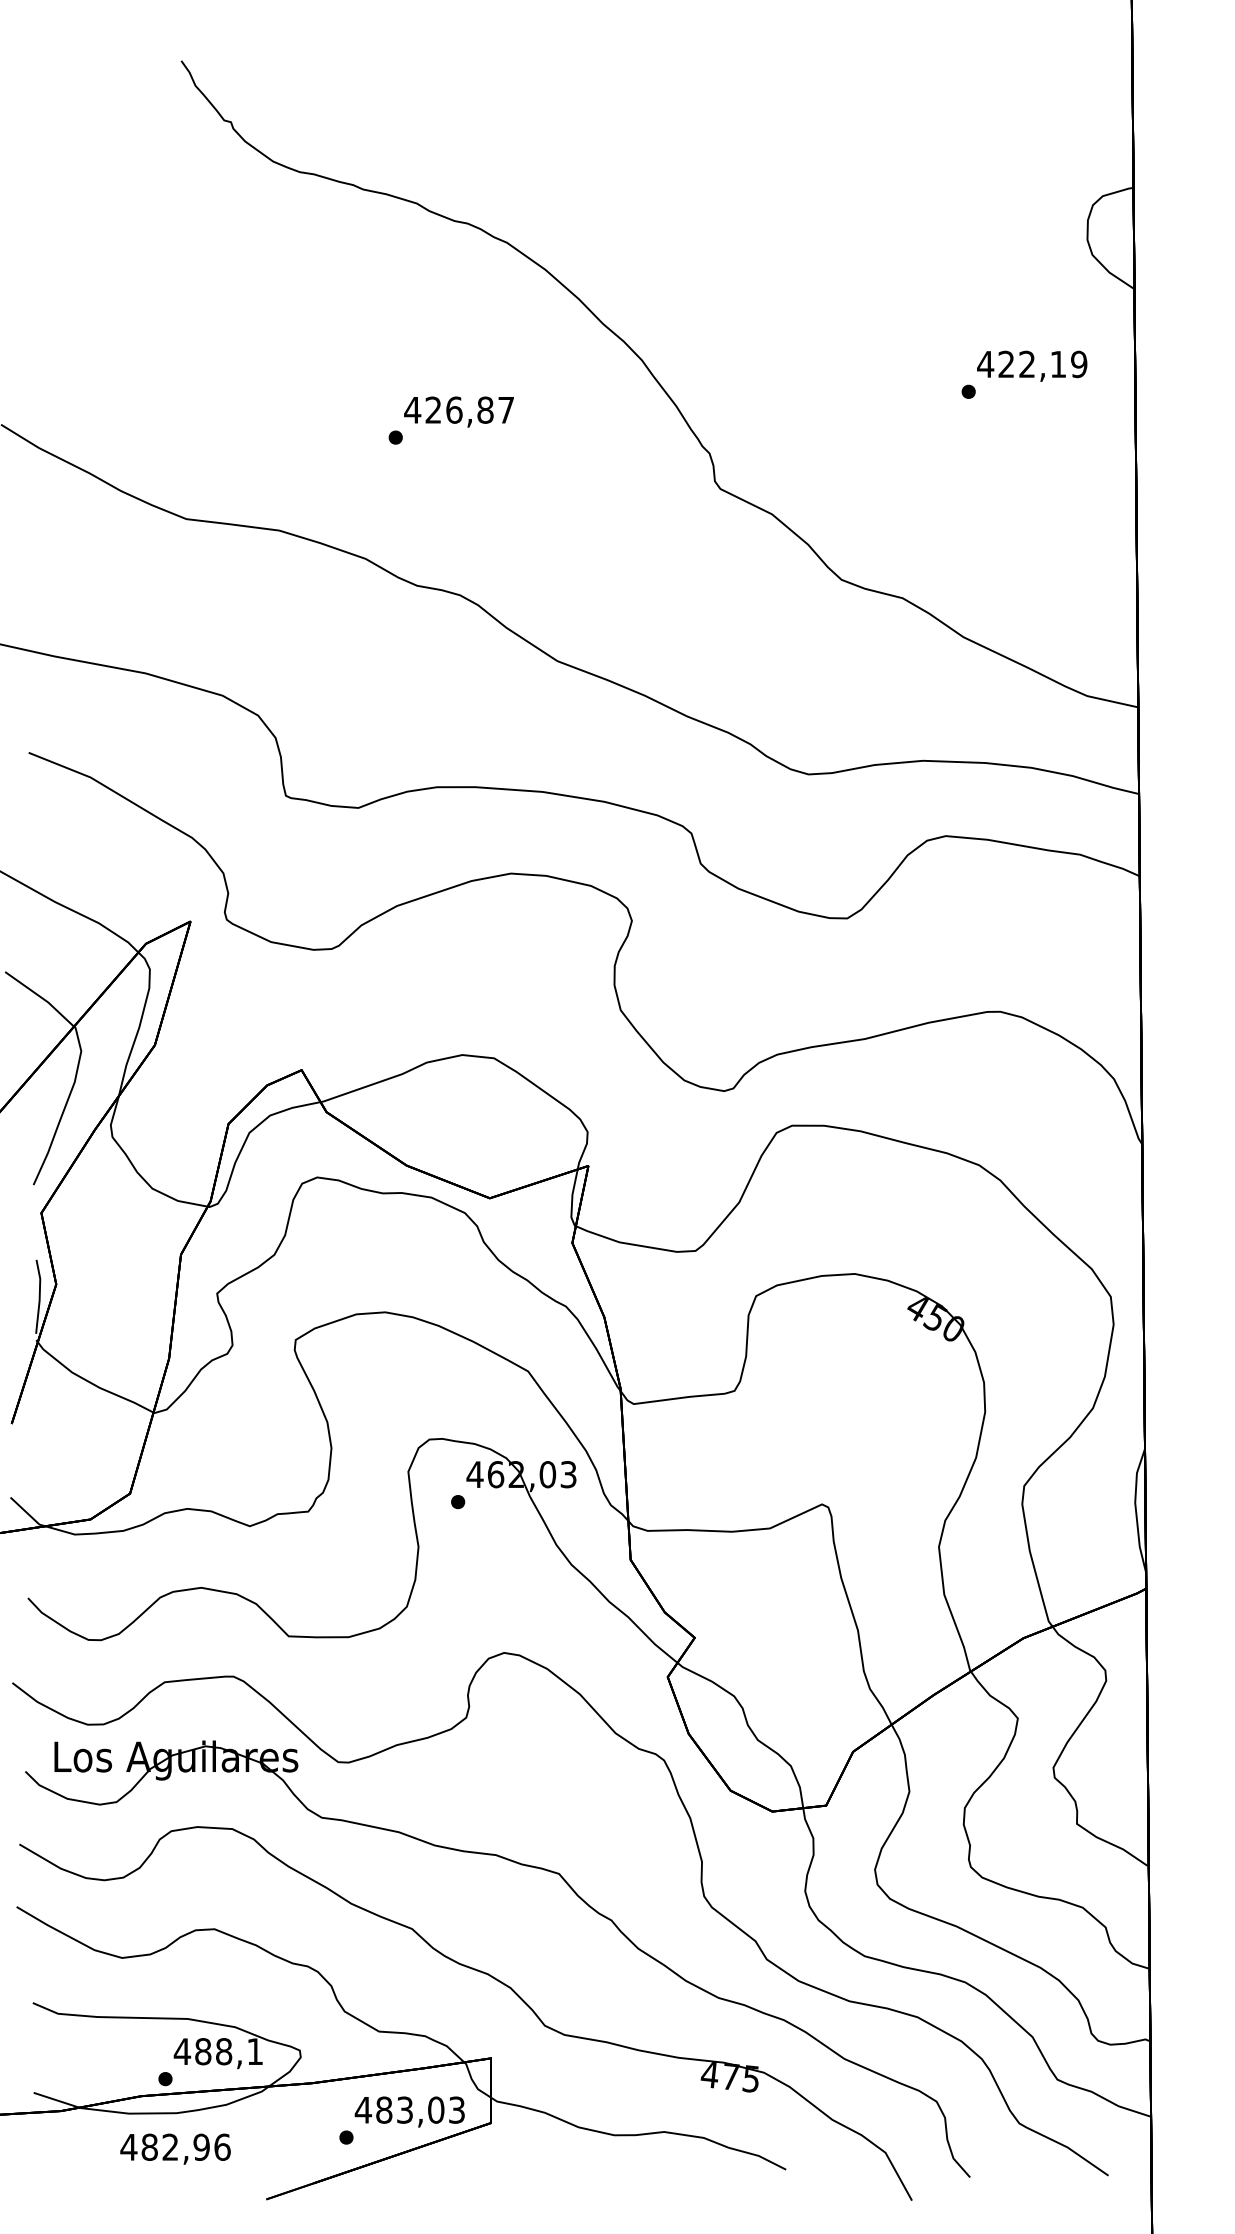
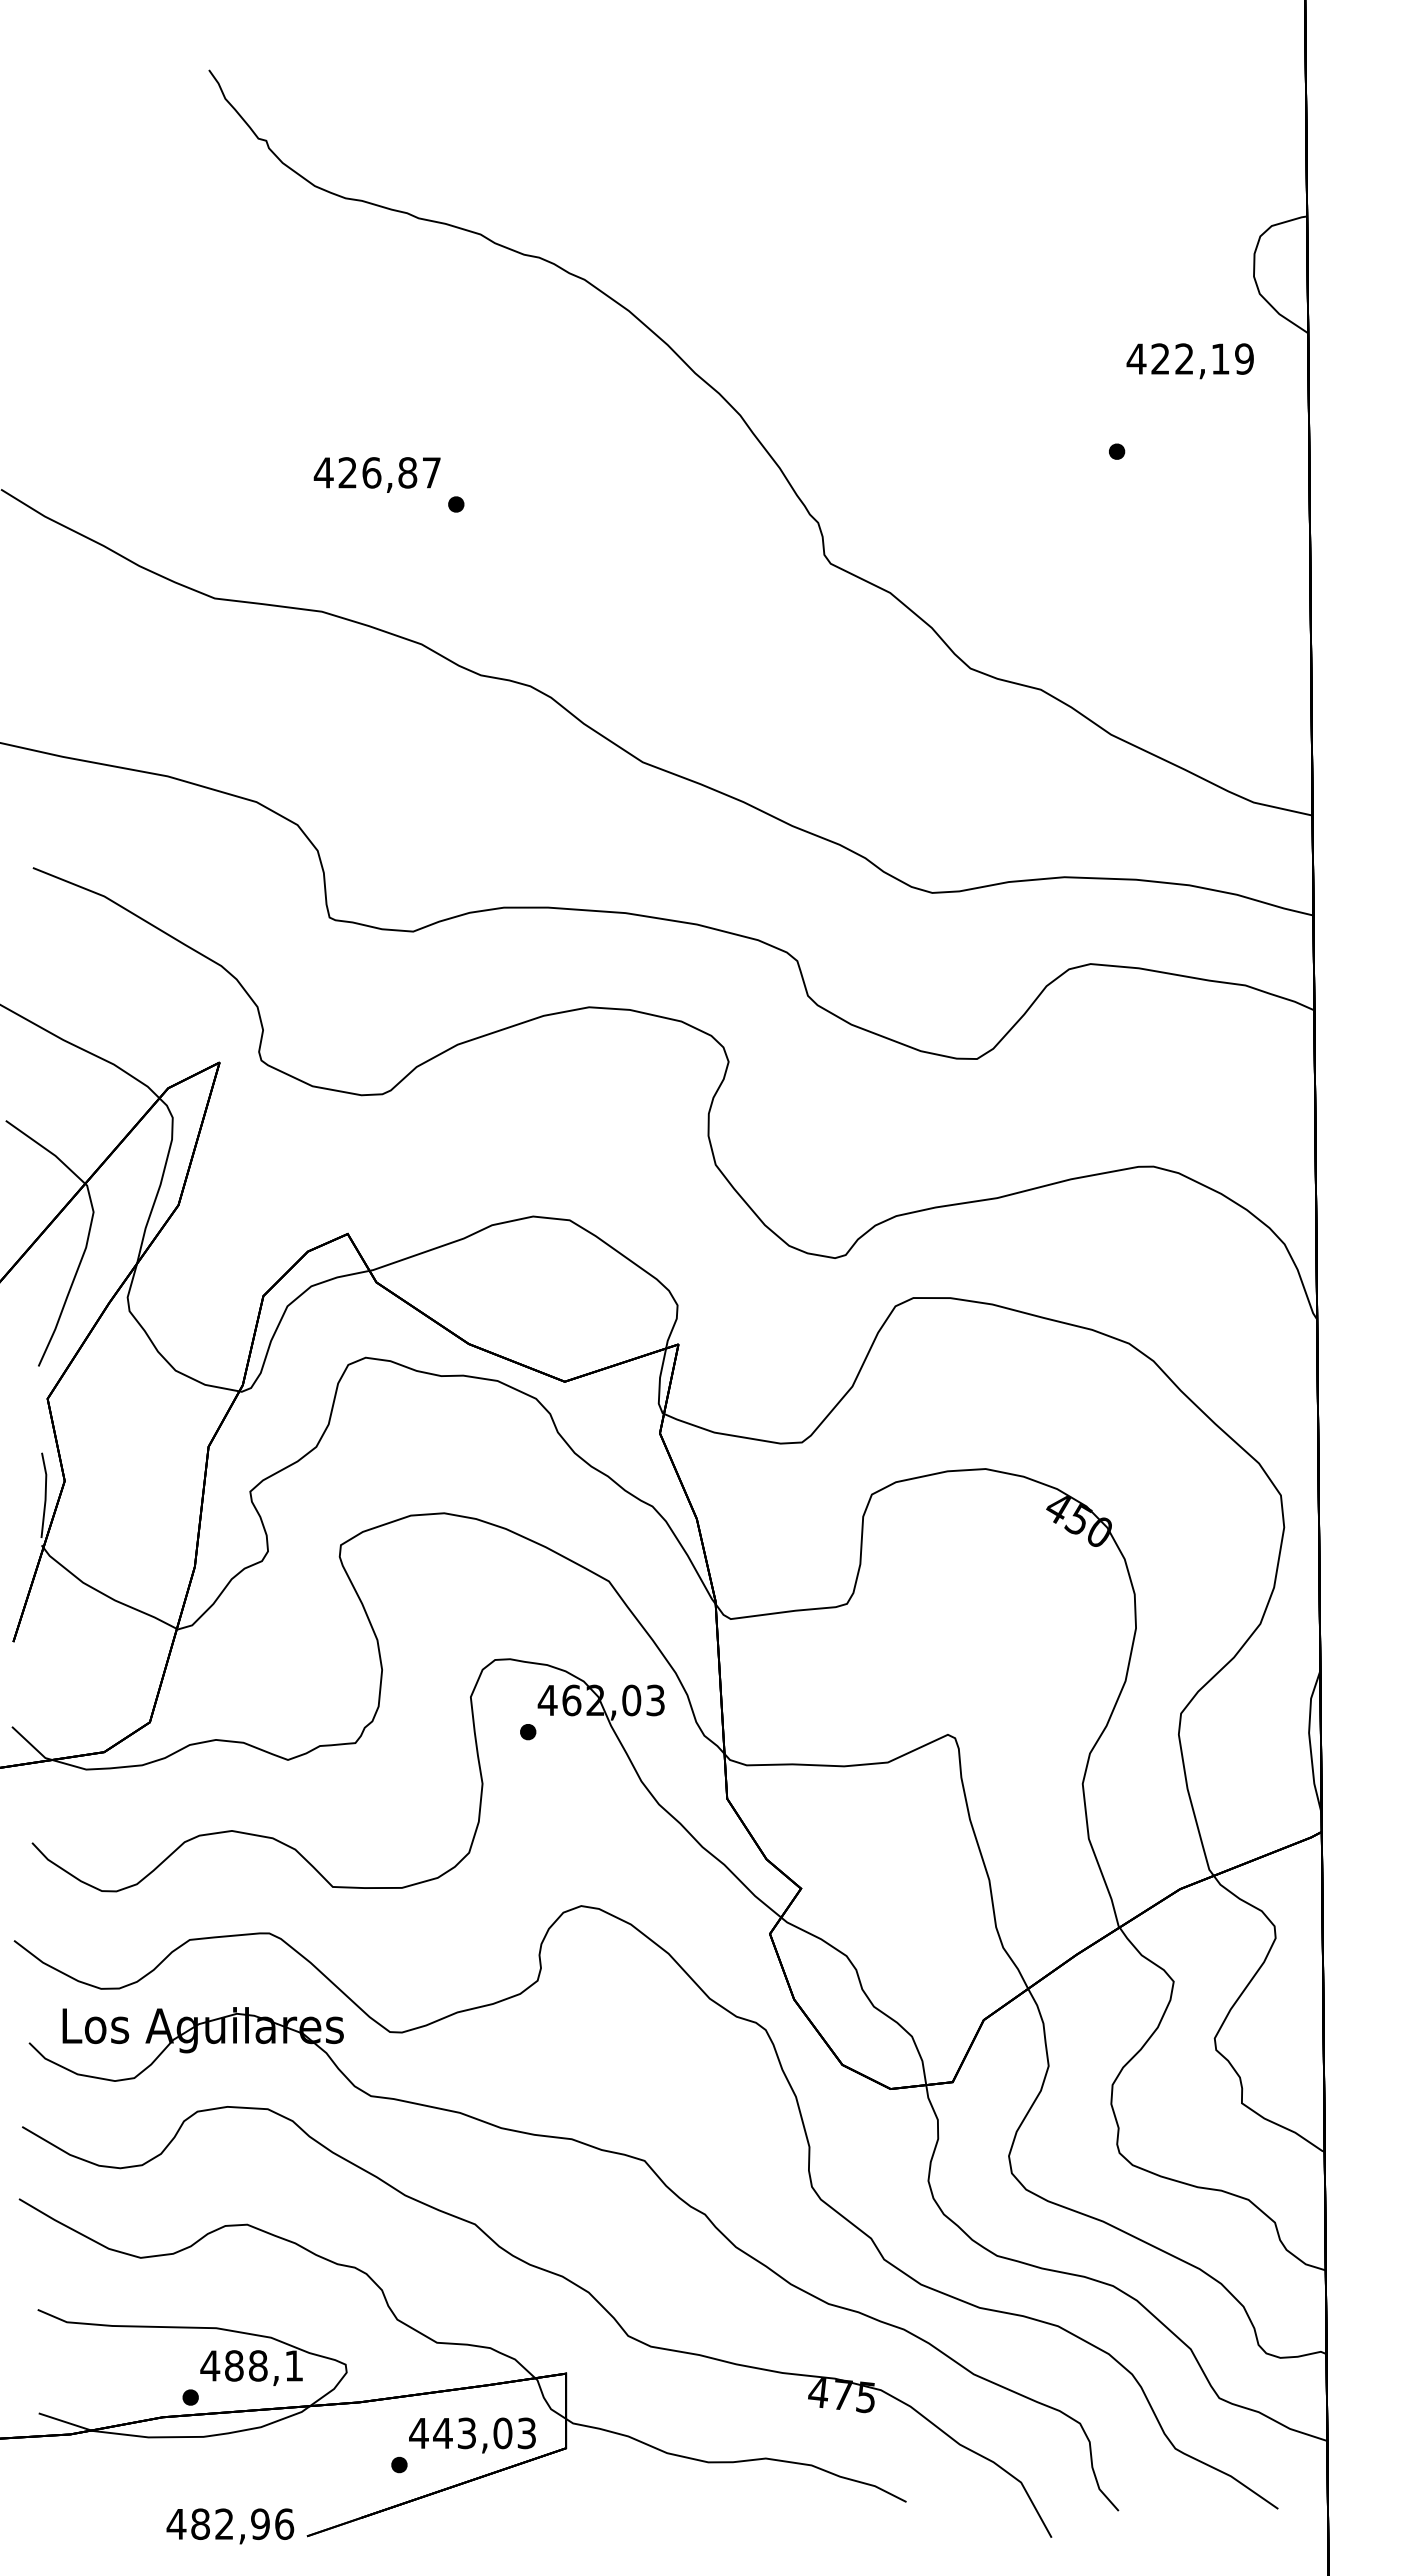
text: (1031, 366) -> (1189, 361), moved
text: (458, 411) -> (376, 474), moved
text: (383, 2110) -> (442, 2433), 483,03 -> 443,03
text: (175, 2149) -> (230, 2526), moved

